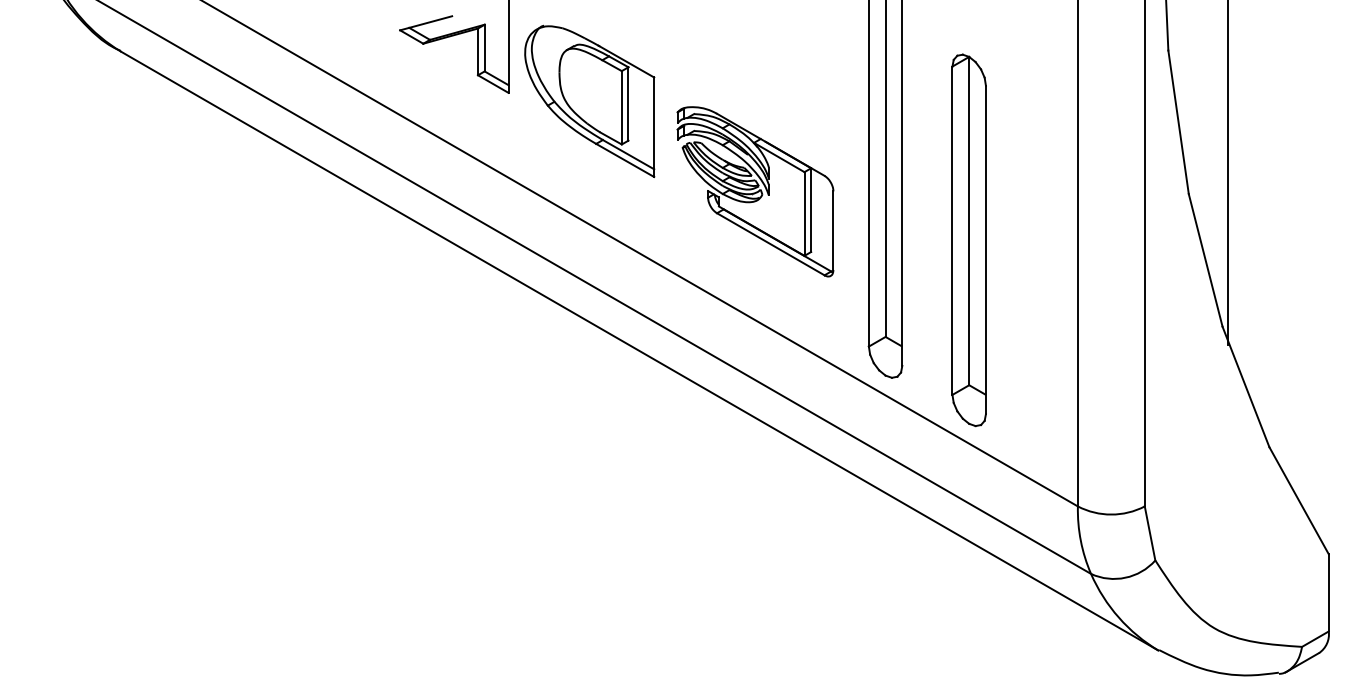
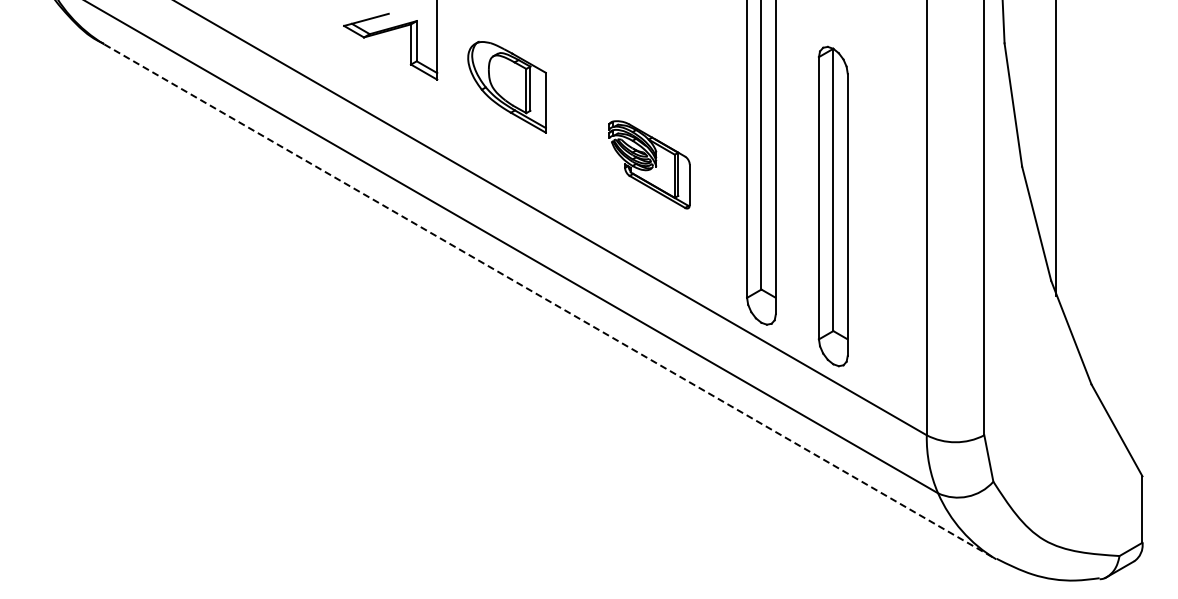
part: (589, 101) -> (506, 87), size x0.7
part: (755, 191) -> (649, 164), size x0.6
line: (640, 350) -> (550, 301), solid -> dashed

